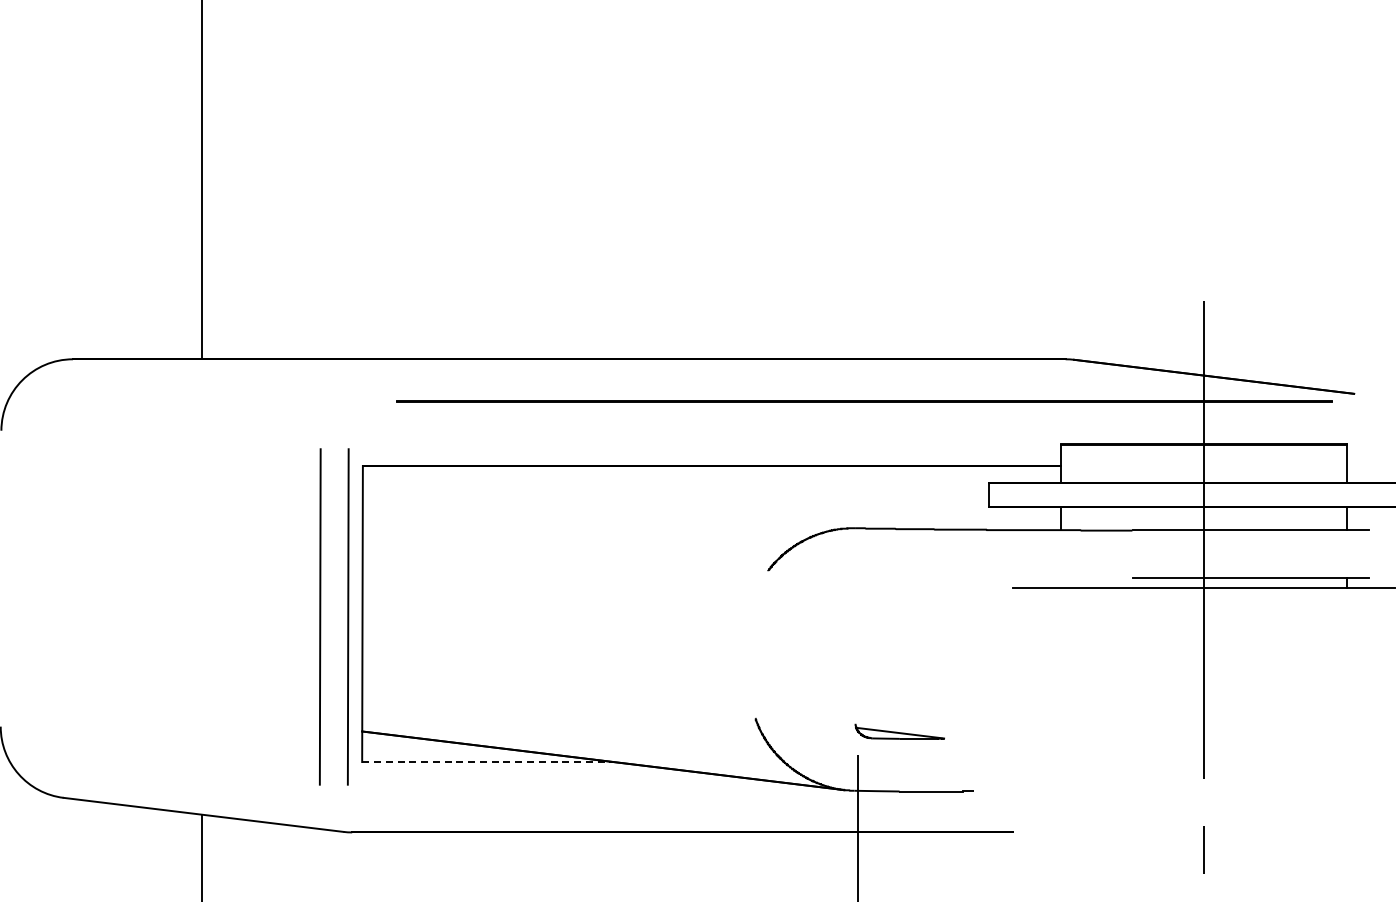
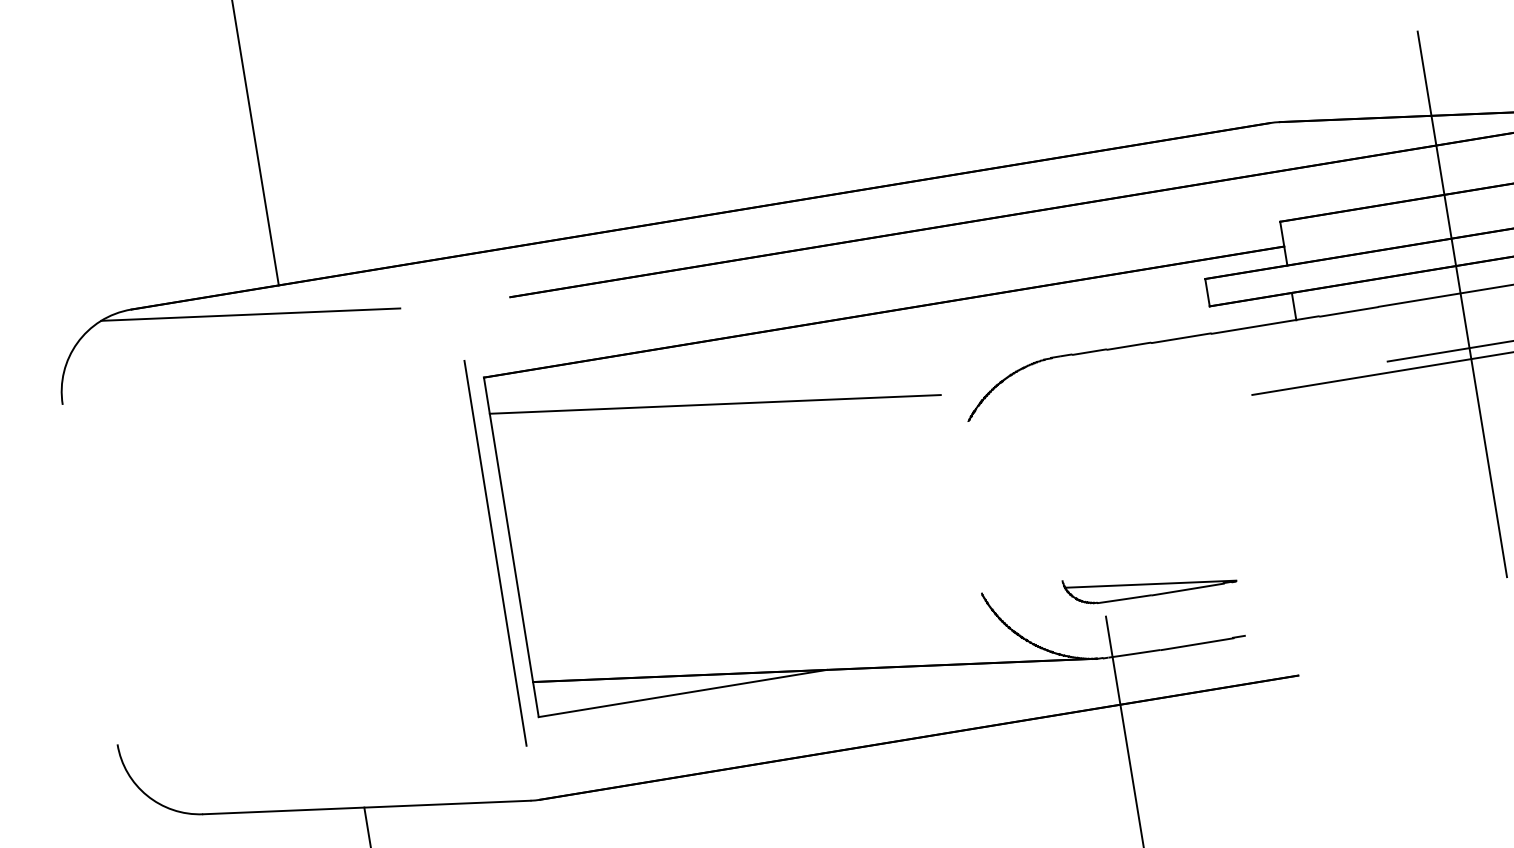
line: (173, 379) -> (250, 313), added
line: (555, 520) -> (715, 403), added
line: (320, 616) -> (463, 558), removed
part: (899, 731) -> (1149, 581), size x1.67
line: (487, 762) -> (682, 694), dashed -> solid

